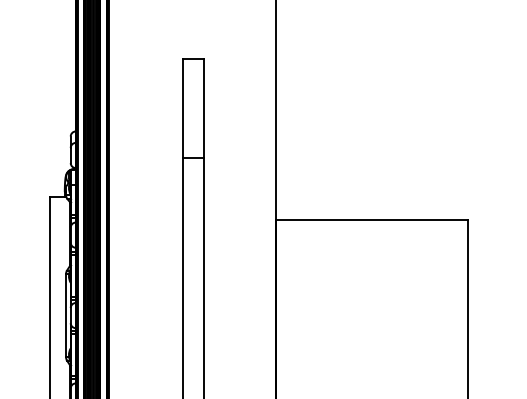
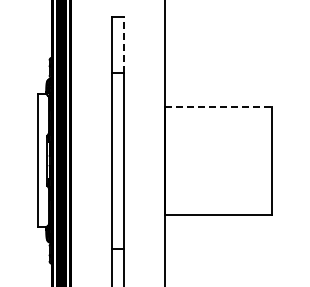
line: (204, 109) -> (124, 45), solid -> dashed
line: (372, 218) -> (218, 106), solid -> dashed

